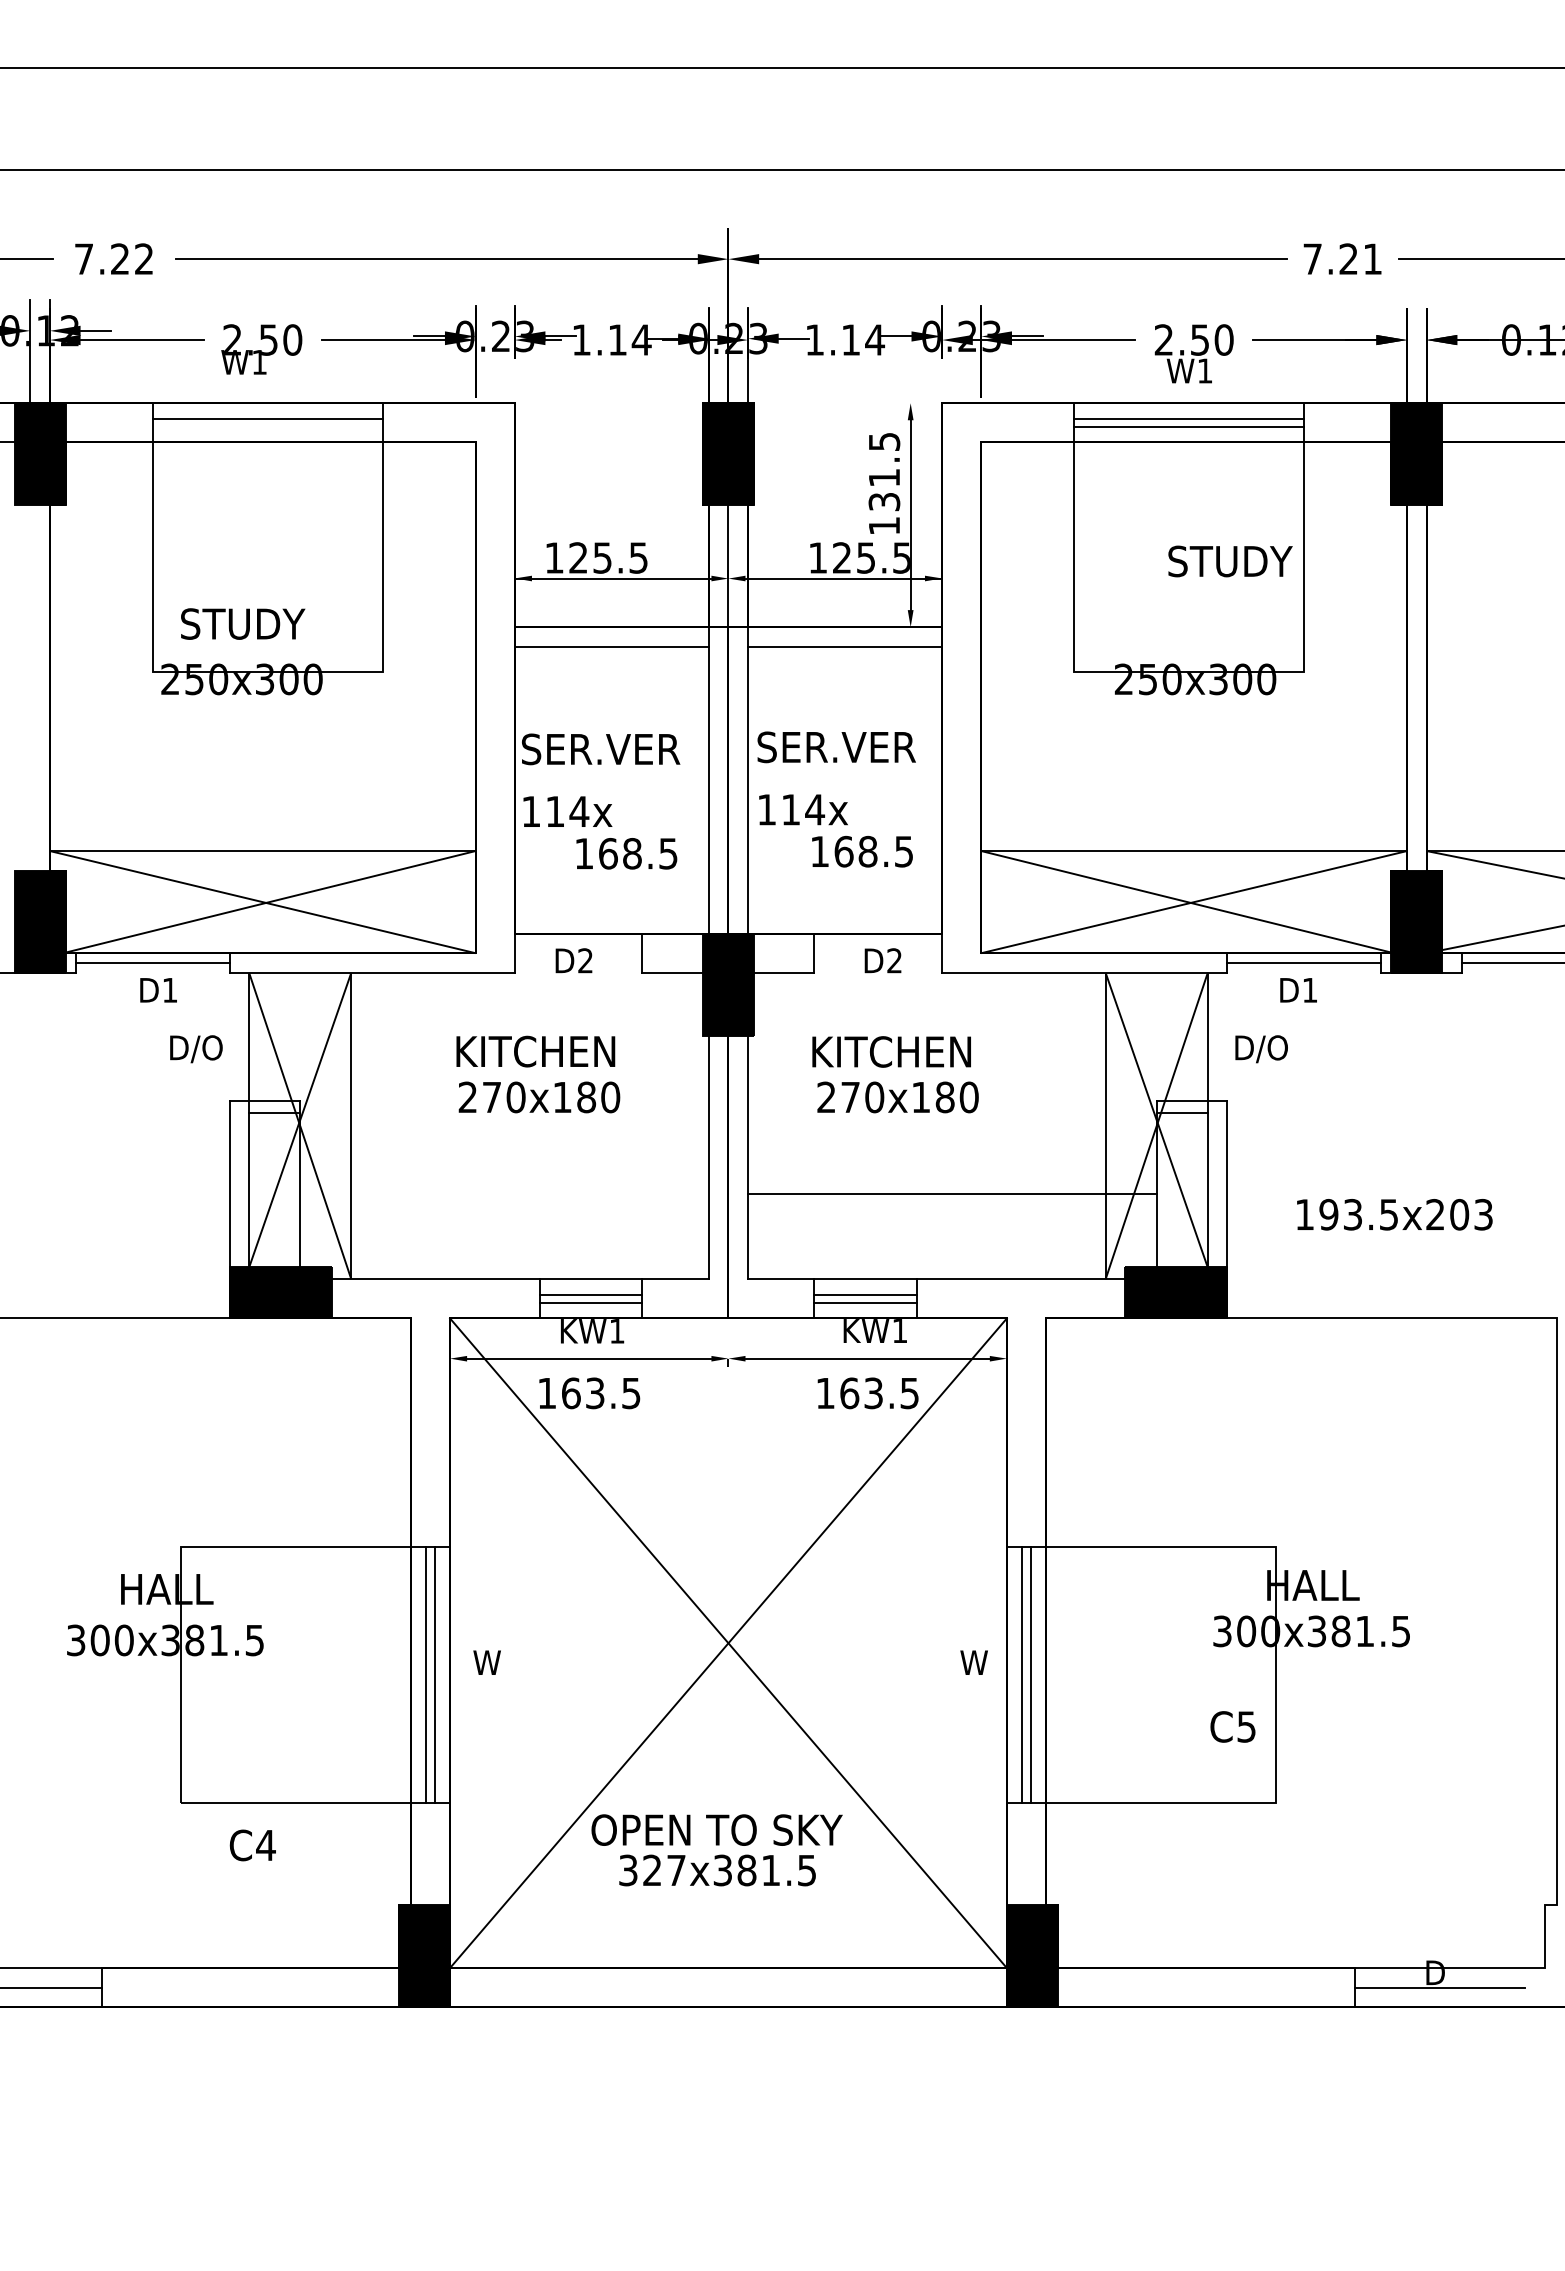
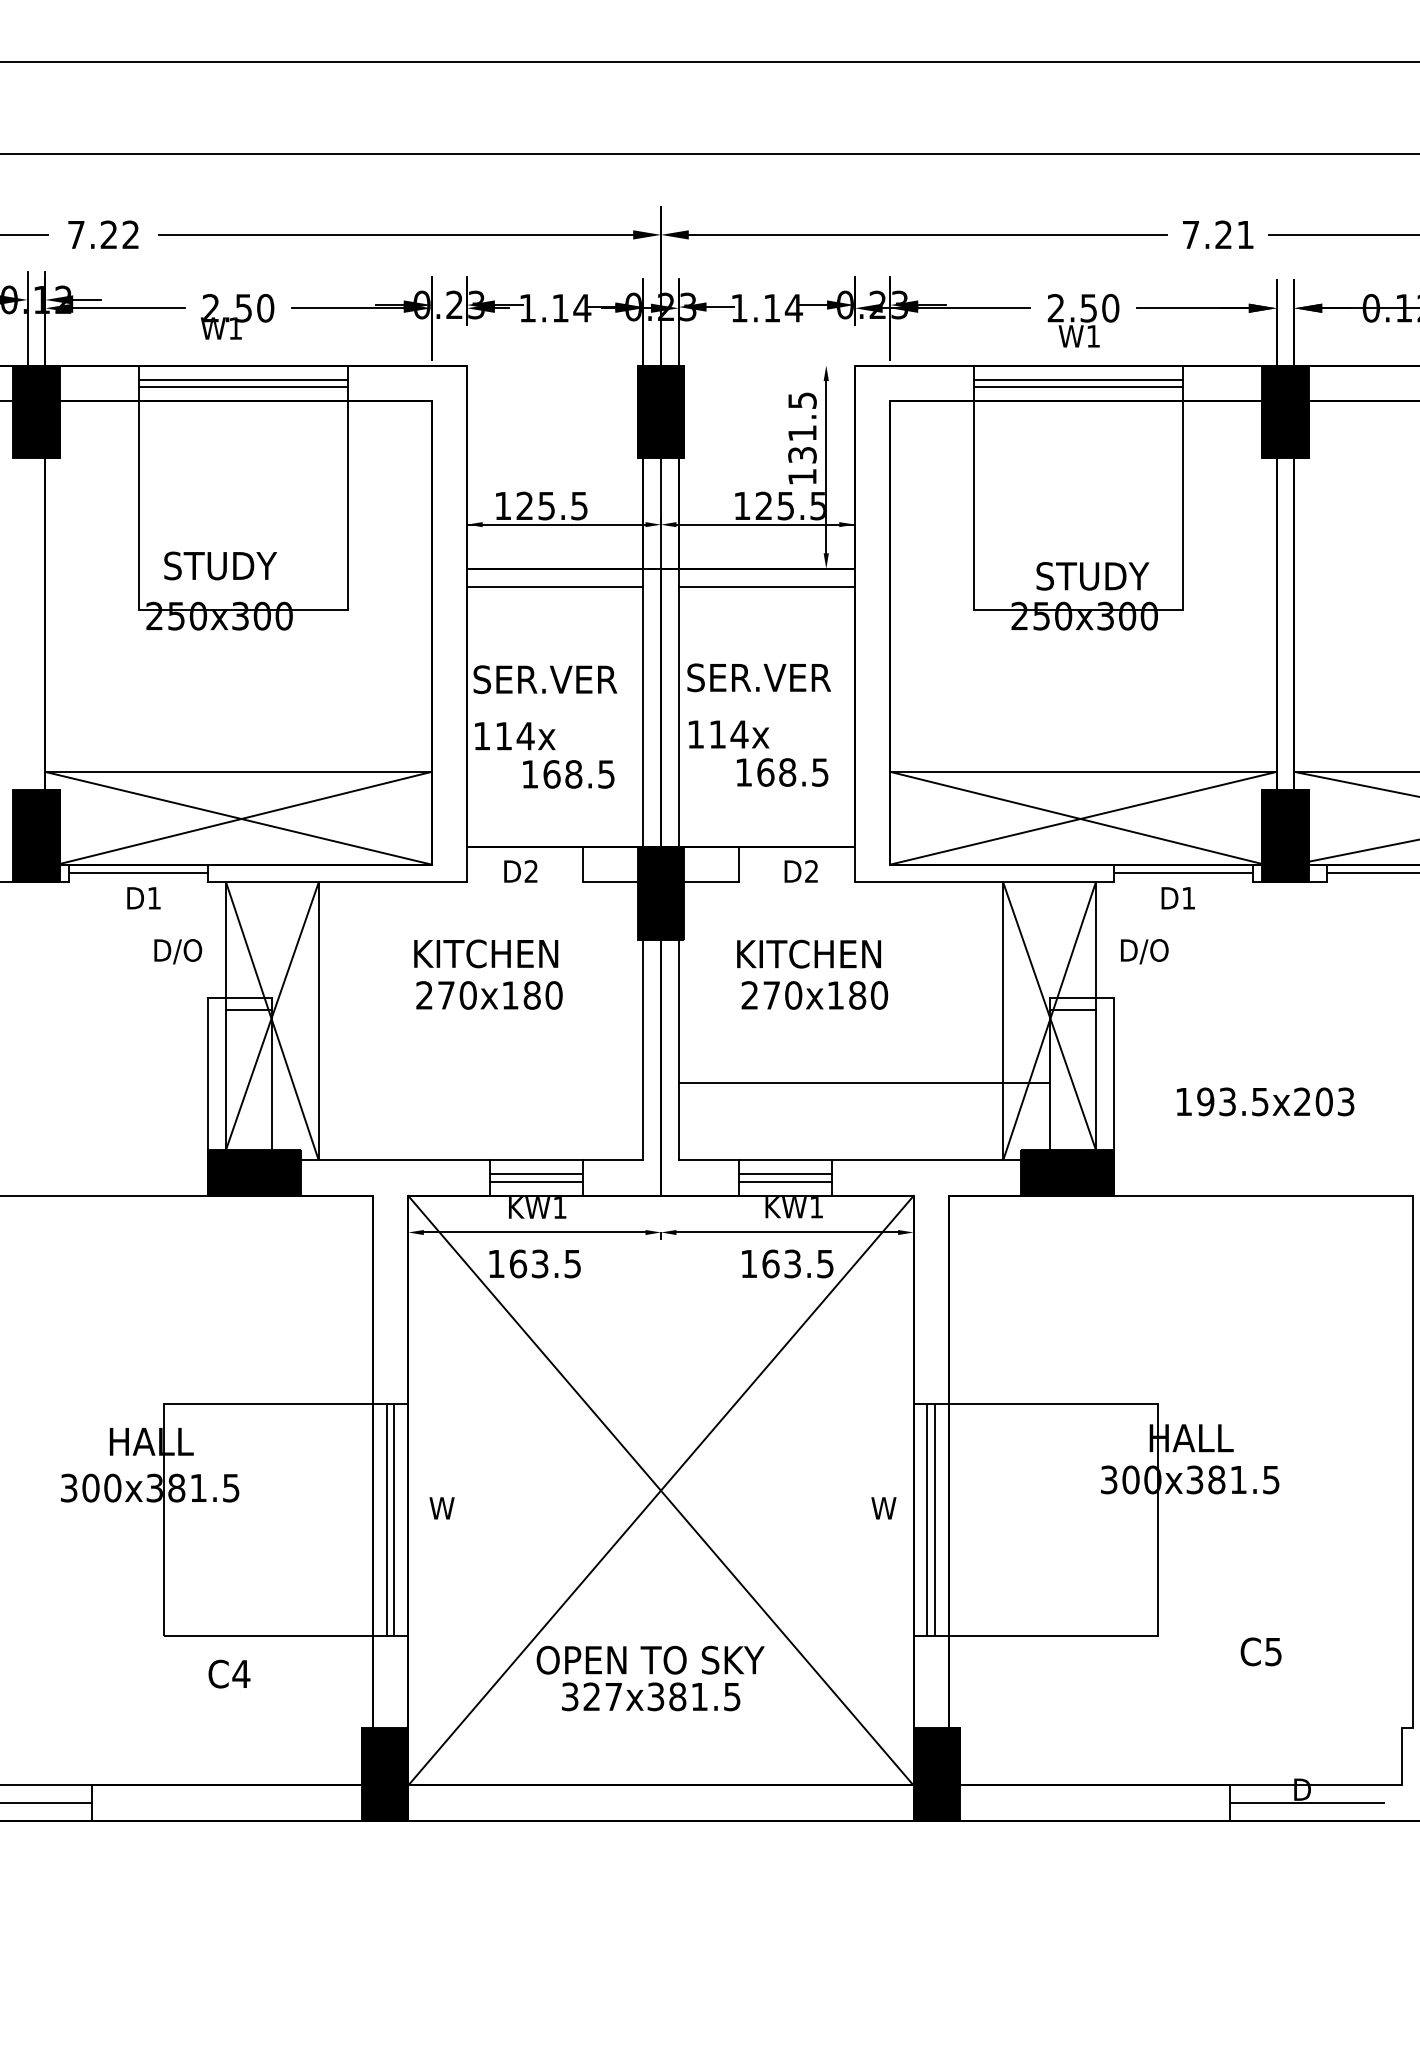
line: (268, 427) -> (243, 387), added
text: (1230, 561) -> (1092, 576), moved
text: (1232, 1726) -> (1260, 1651), moved

